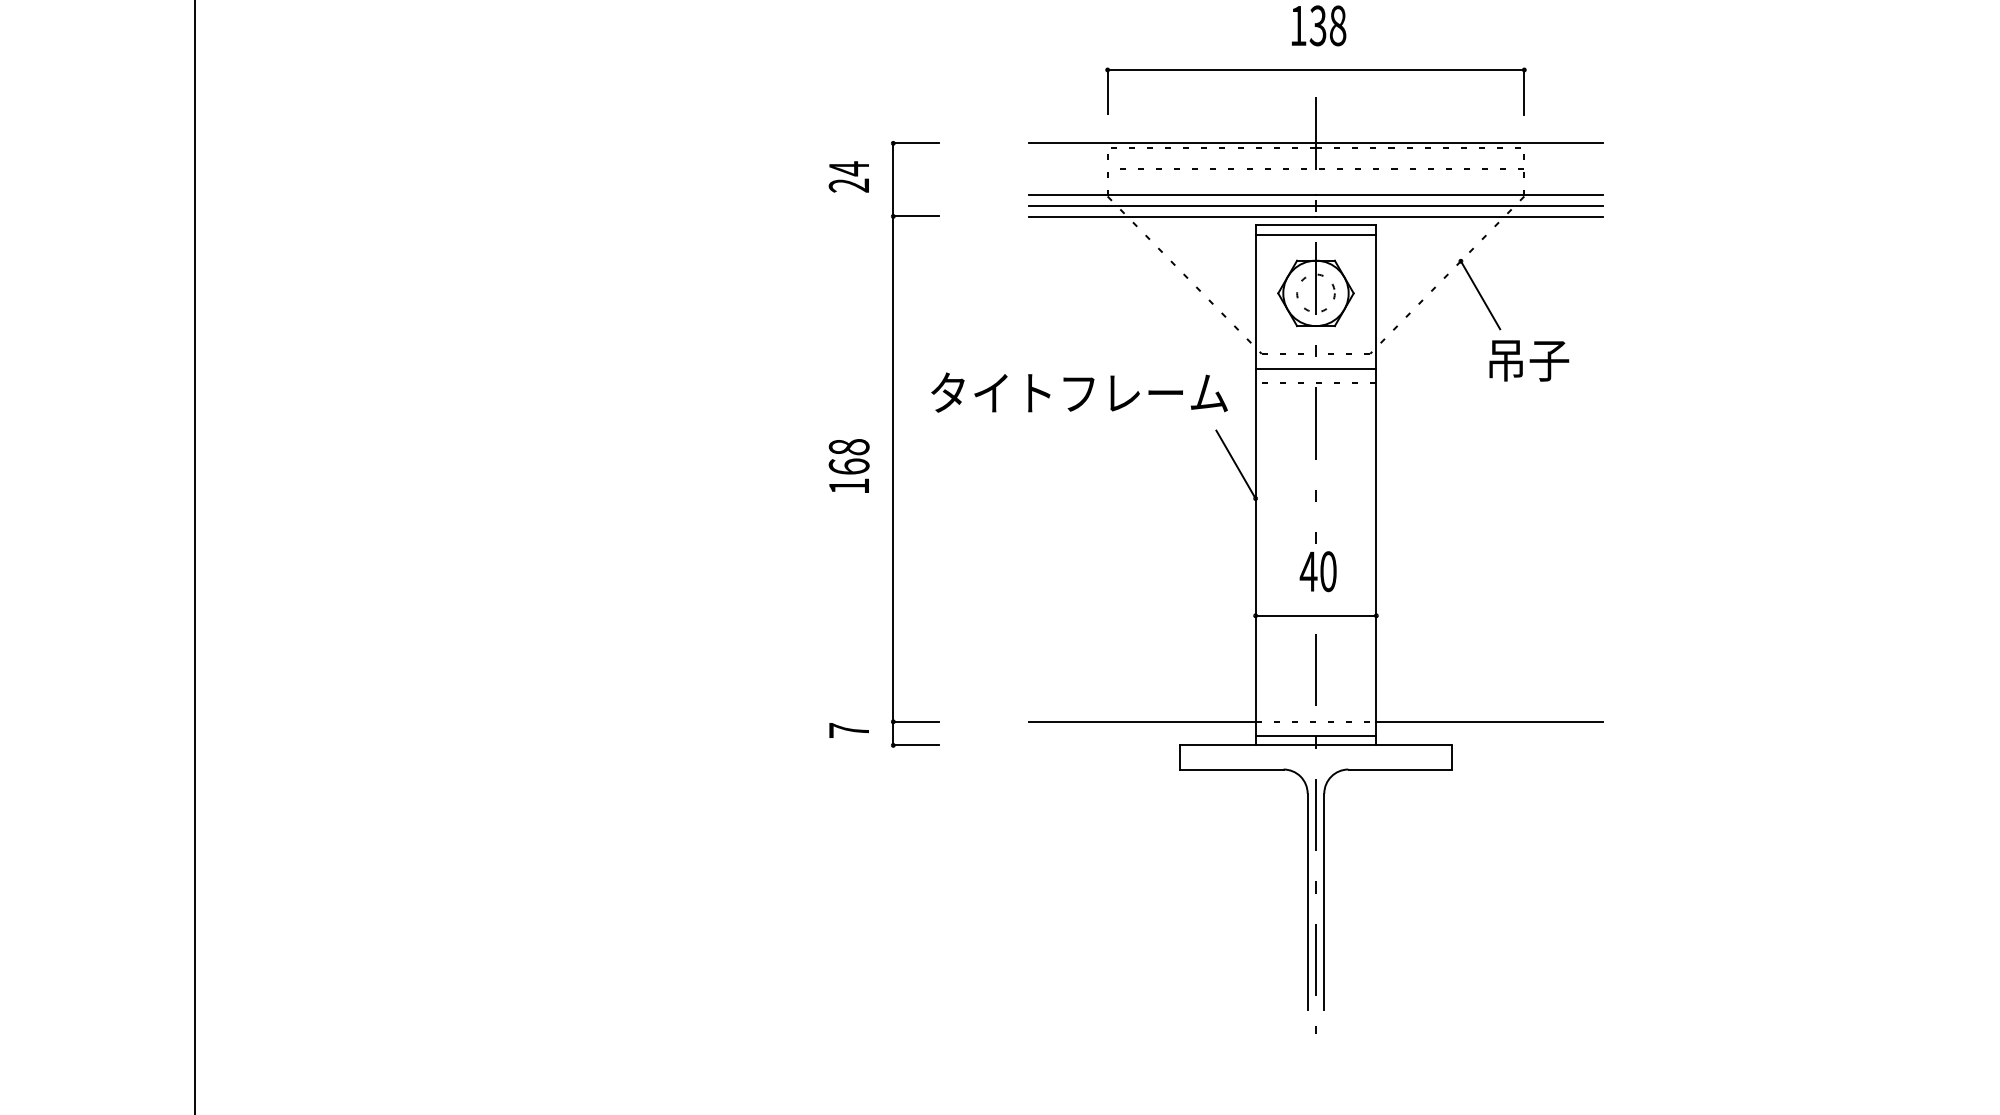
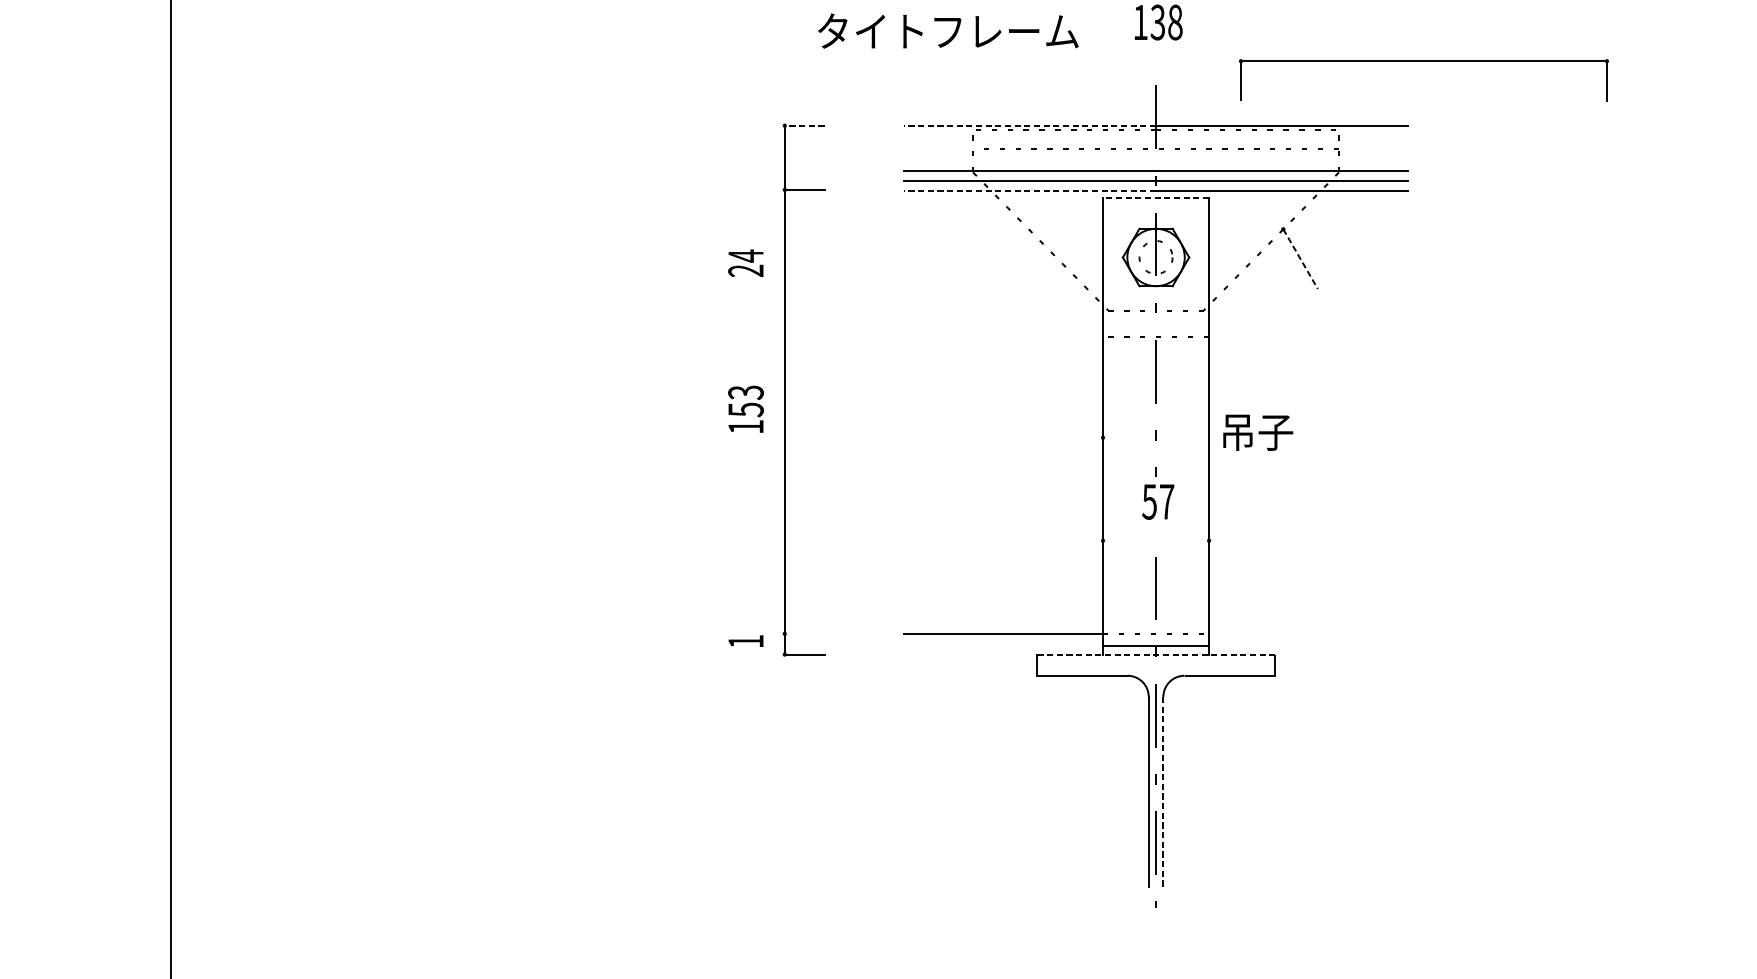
part: (1315, 70) -> (1423, 61), moved
line: (915, 143) -> (804, 125), solid -> dashed
line: (1172, 143) -> (1030, 125), solid -> dashed
text: (848, 176) -> (745, 262), moved
line: (1172, 217) -> (1030, 190), solid -> dashed
line: (1315, 225) -> (1155, 197), solid -> dashed
line: (1315, 234) -> (1155, 205), removed
line: (1480, 295) -> (1300, 259), solid -> dashed
text: (1529, 360) -> (1258, 432), moved
line: (1315, 368) -> (1155, 323), removed
text: (1079, 392) -> (948, 30), moved
text: (848, 457) -> (745, 401), 168 -> 153
line: (1235, 464) -> (1085, 407), removed
text: (1317, 571) -> (1157, 501), 40 -> 57
line: (1315, 615) -> (1155, 540), removed
line: (915, 721) -> (804, 633), removed
line: (1489, 721) -> (1308, 633), removed
text: (848, 730) -> (745, 641), 7 -> 1
line: (1315, 745) -> (1155, 654), solid -> dashed
line: (1324, 901) -> (1163, 791), solid -> dashed

